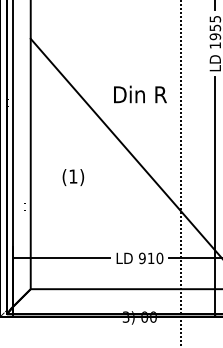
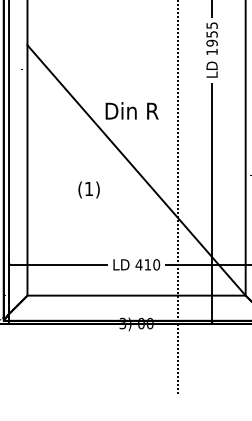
text: (139, 94) -> (131, 110), moved
text: (72, 177) -> (88, 189), moved
text: (141, 258) -> (138, 264), 910 -> 410

